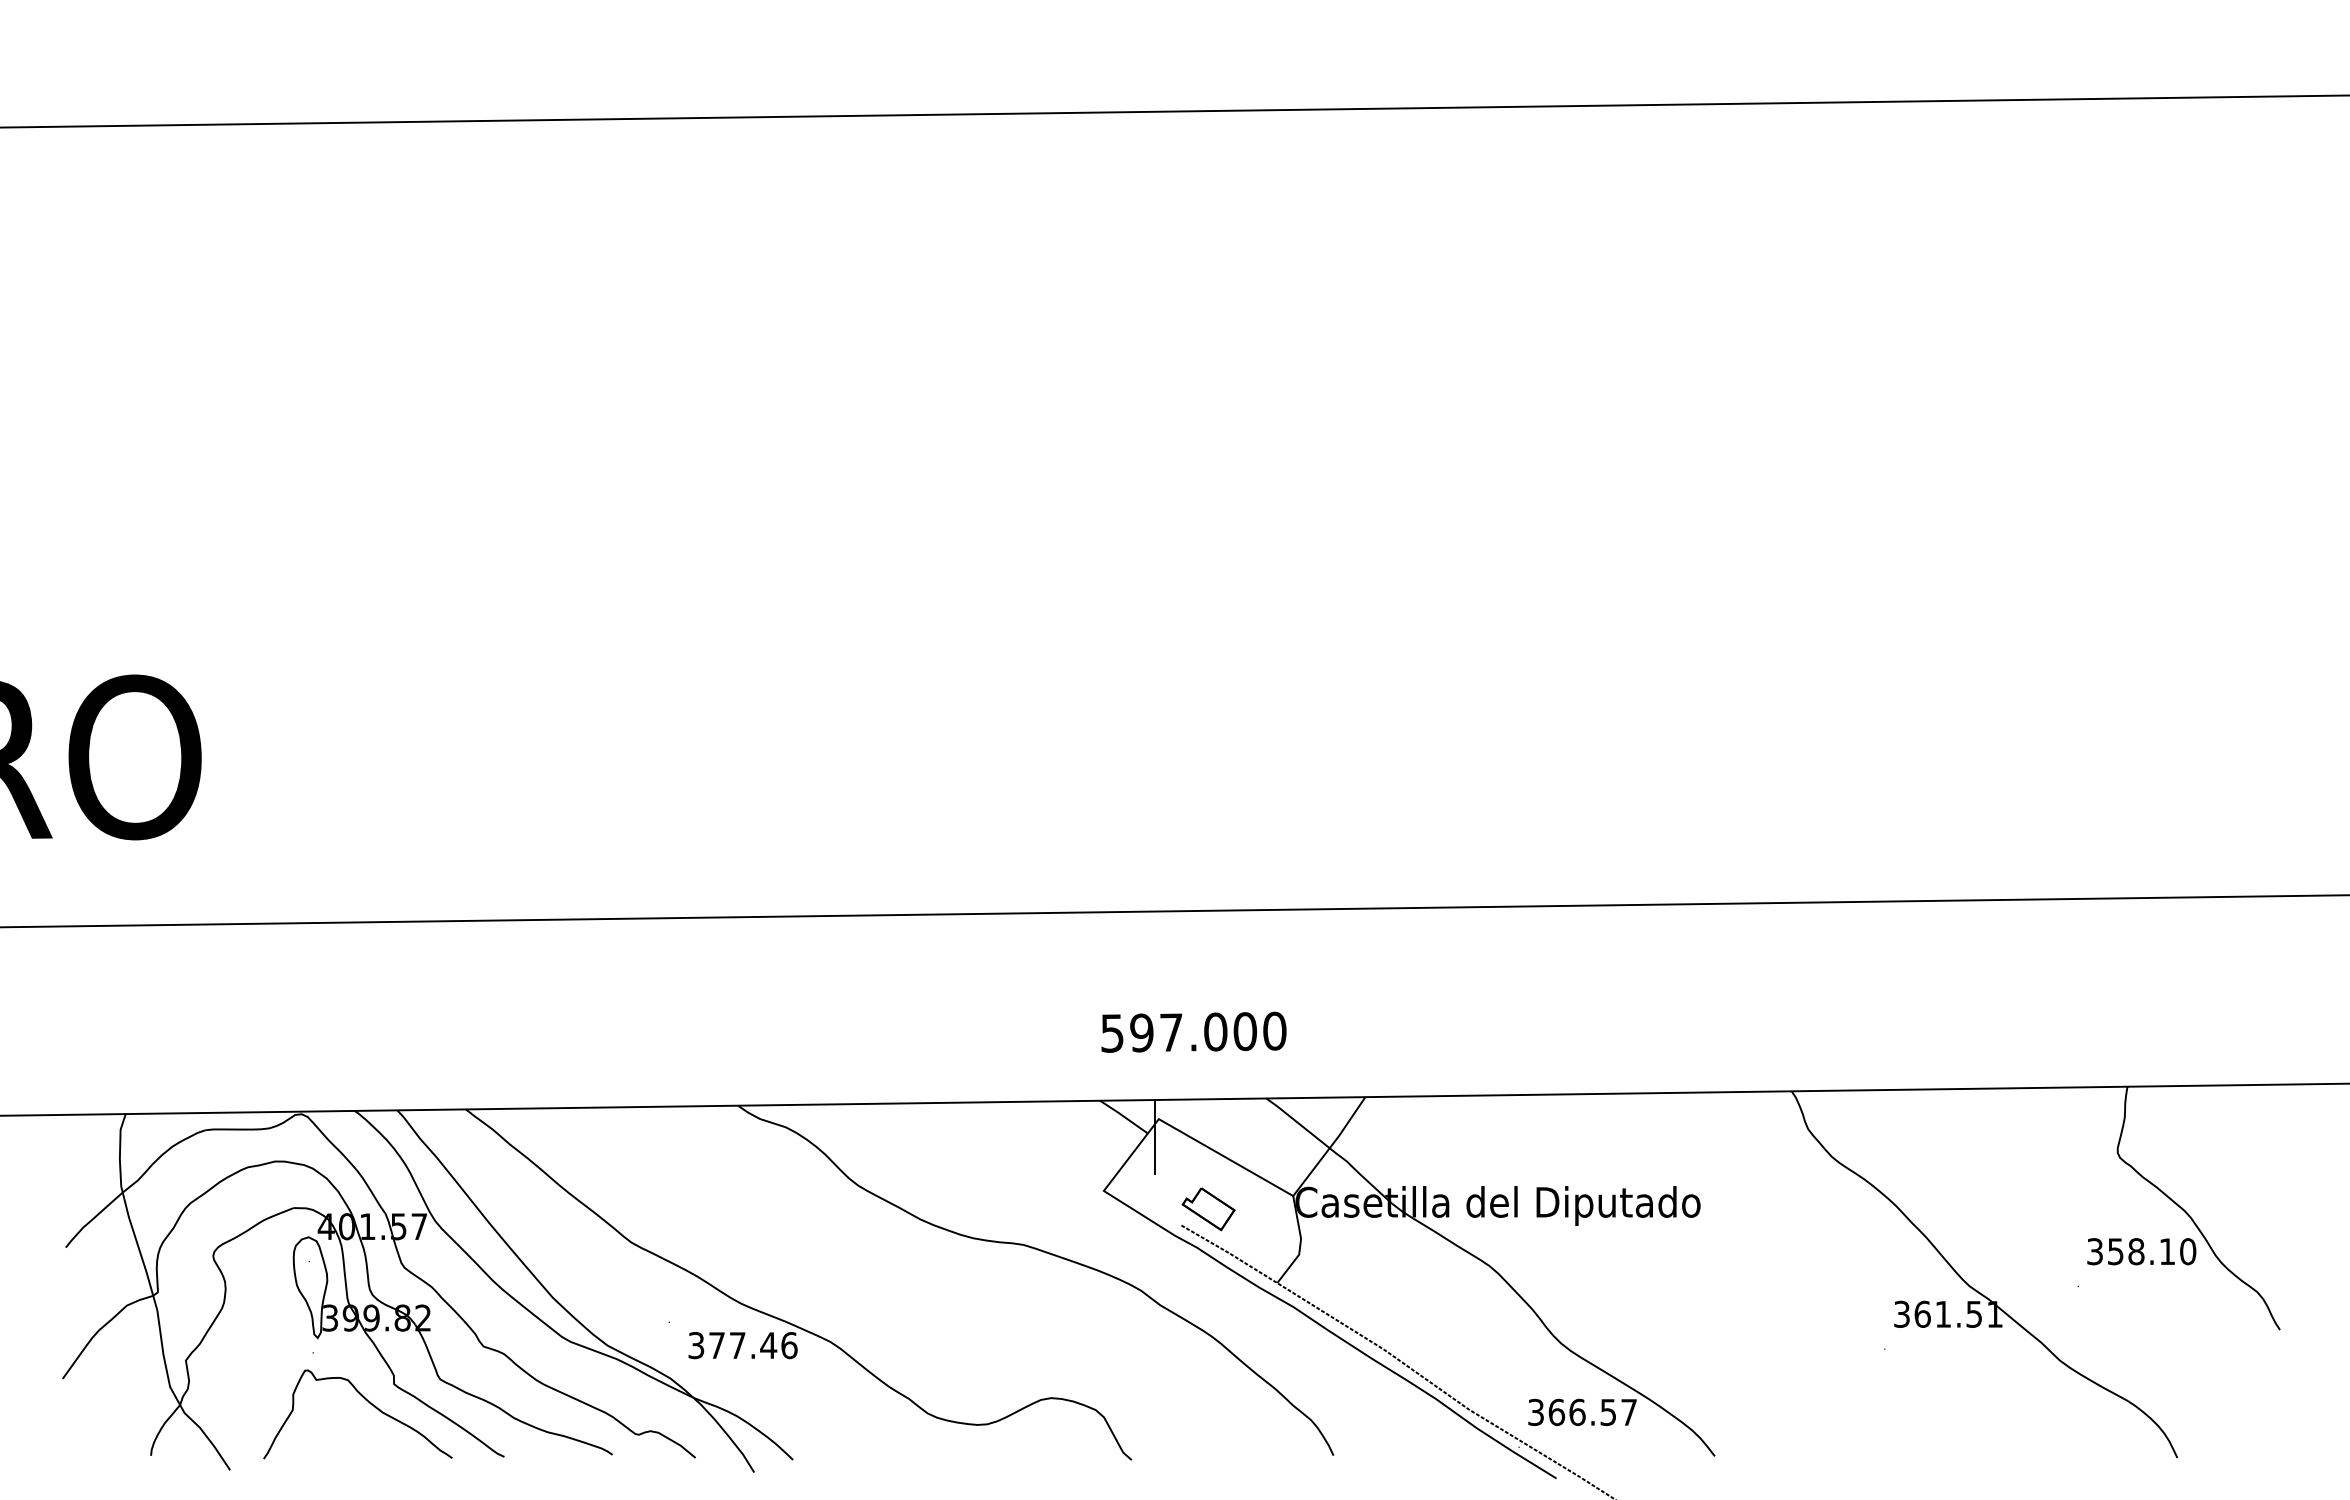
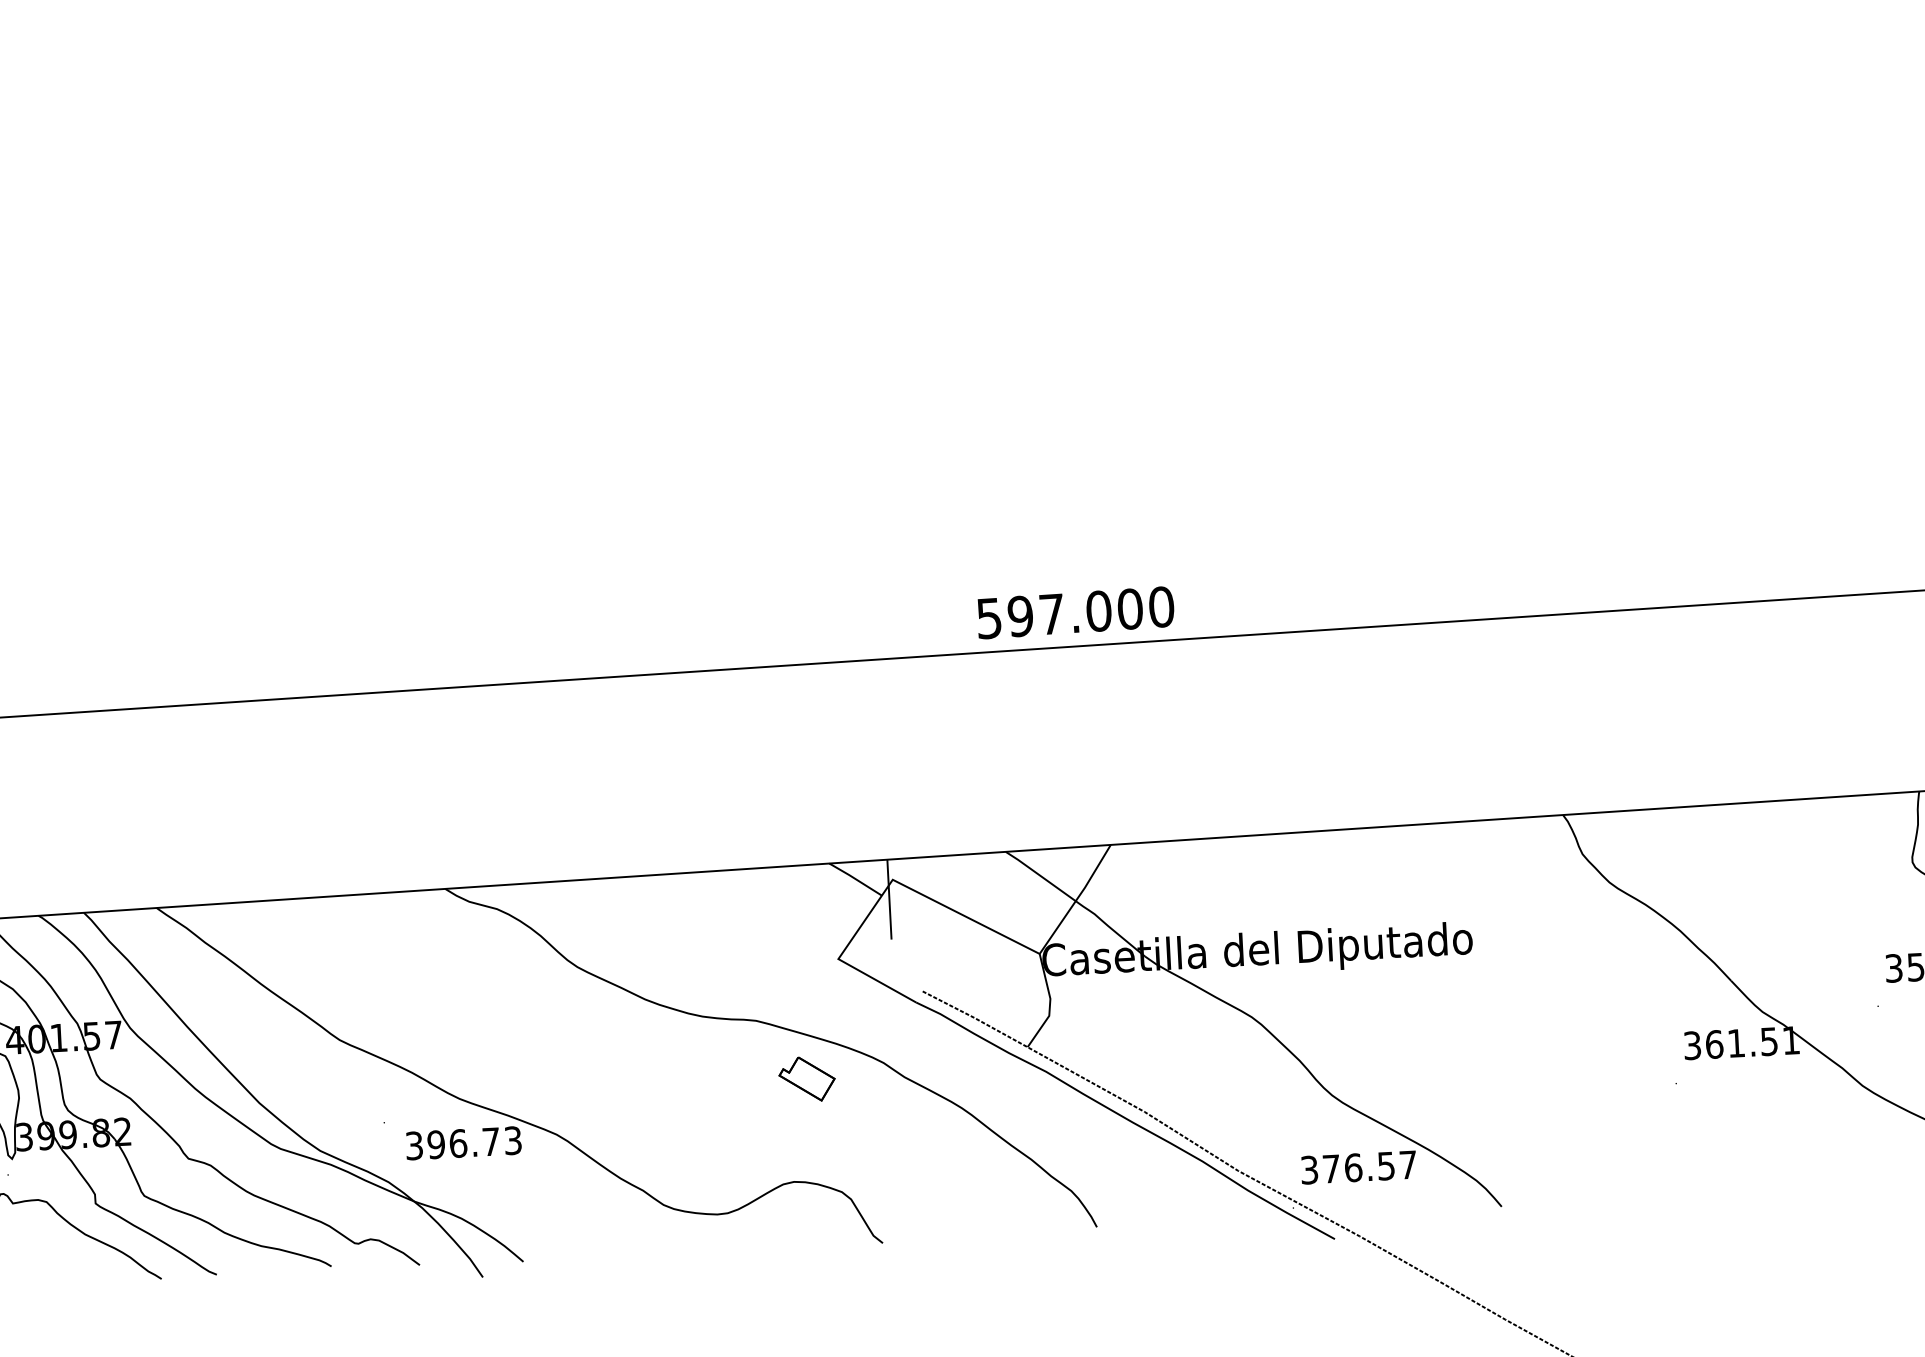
text: (1193, 1031) -> (1075, 611), moved
part: (1208, 1209) -> (807, 1079), moved
text: (752, 1345) -> (474, 1142), 377.46 -> 396.73
text: (1556, 1412) -> (1331, 1169), 366.57 -> 376.57

